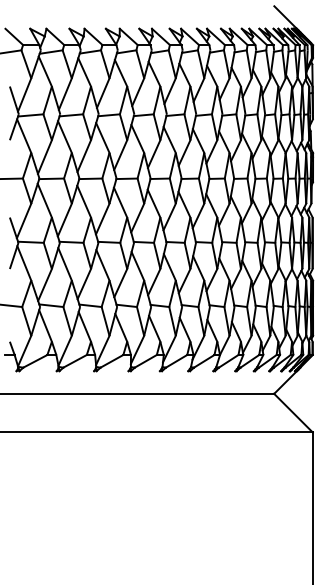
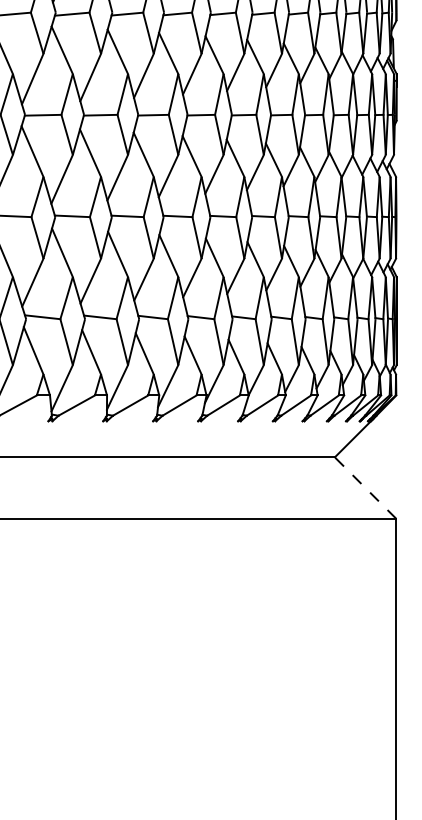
line: (293, 412) -> (365, 486), solid -> dashed

